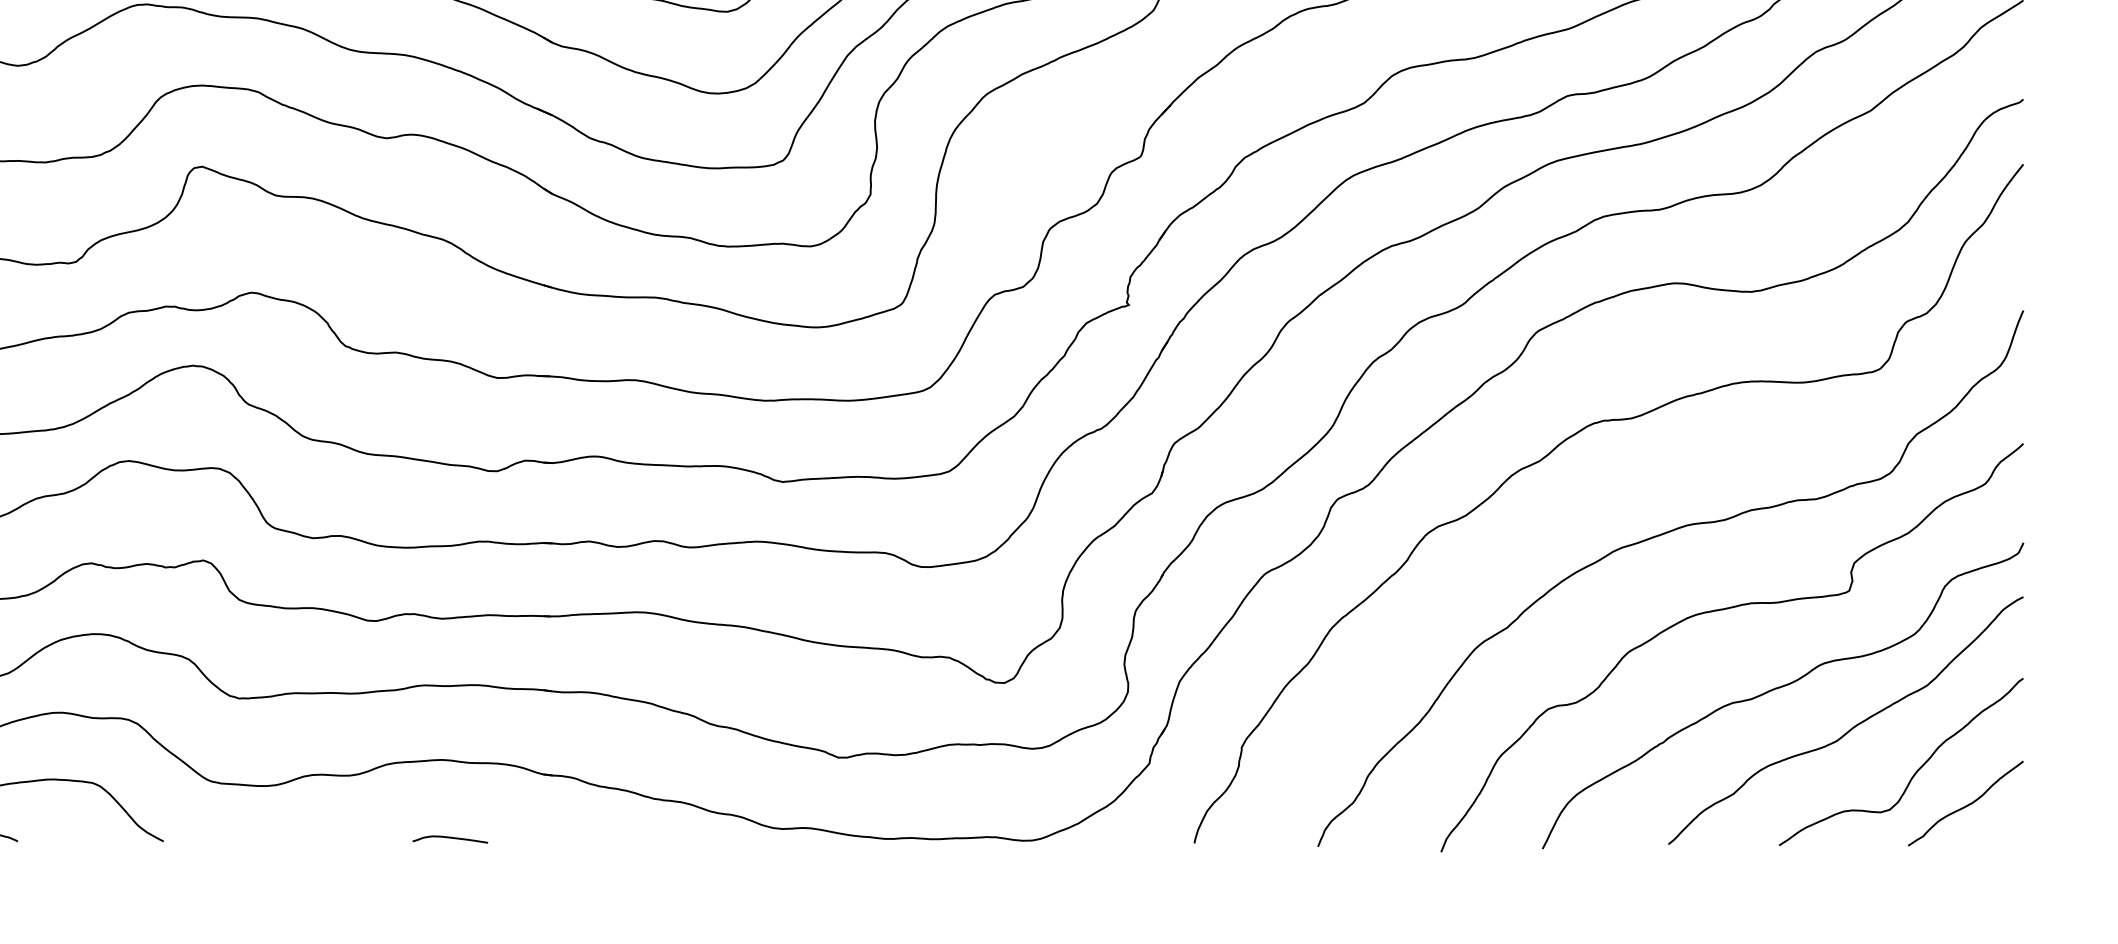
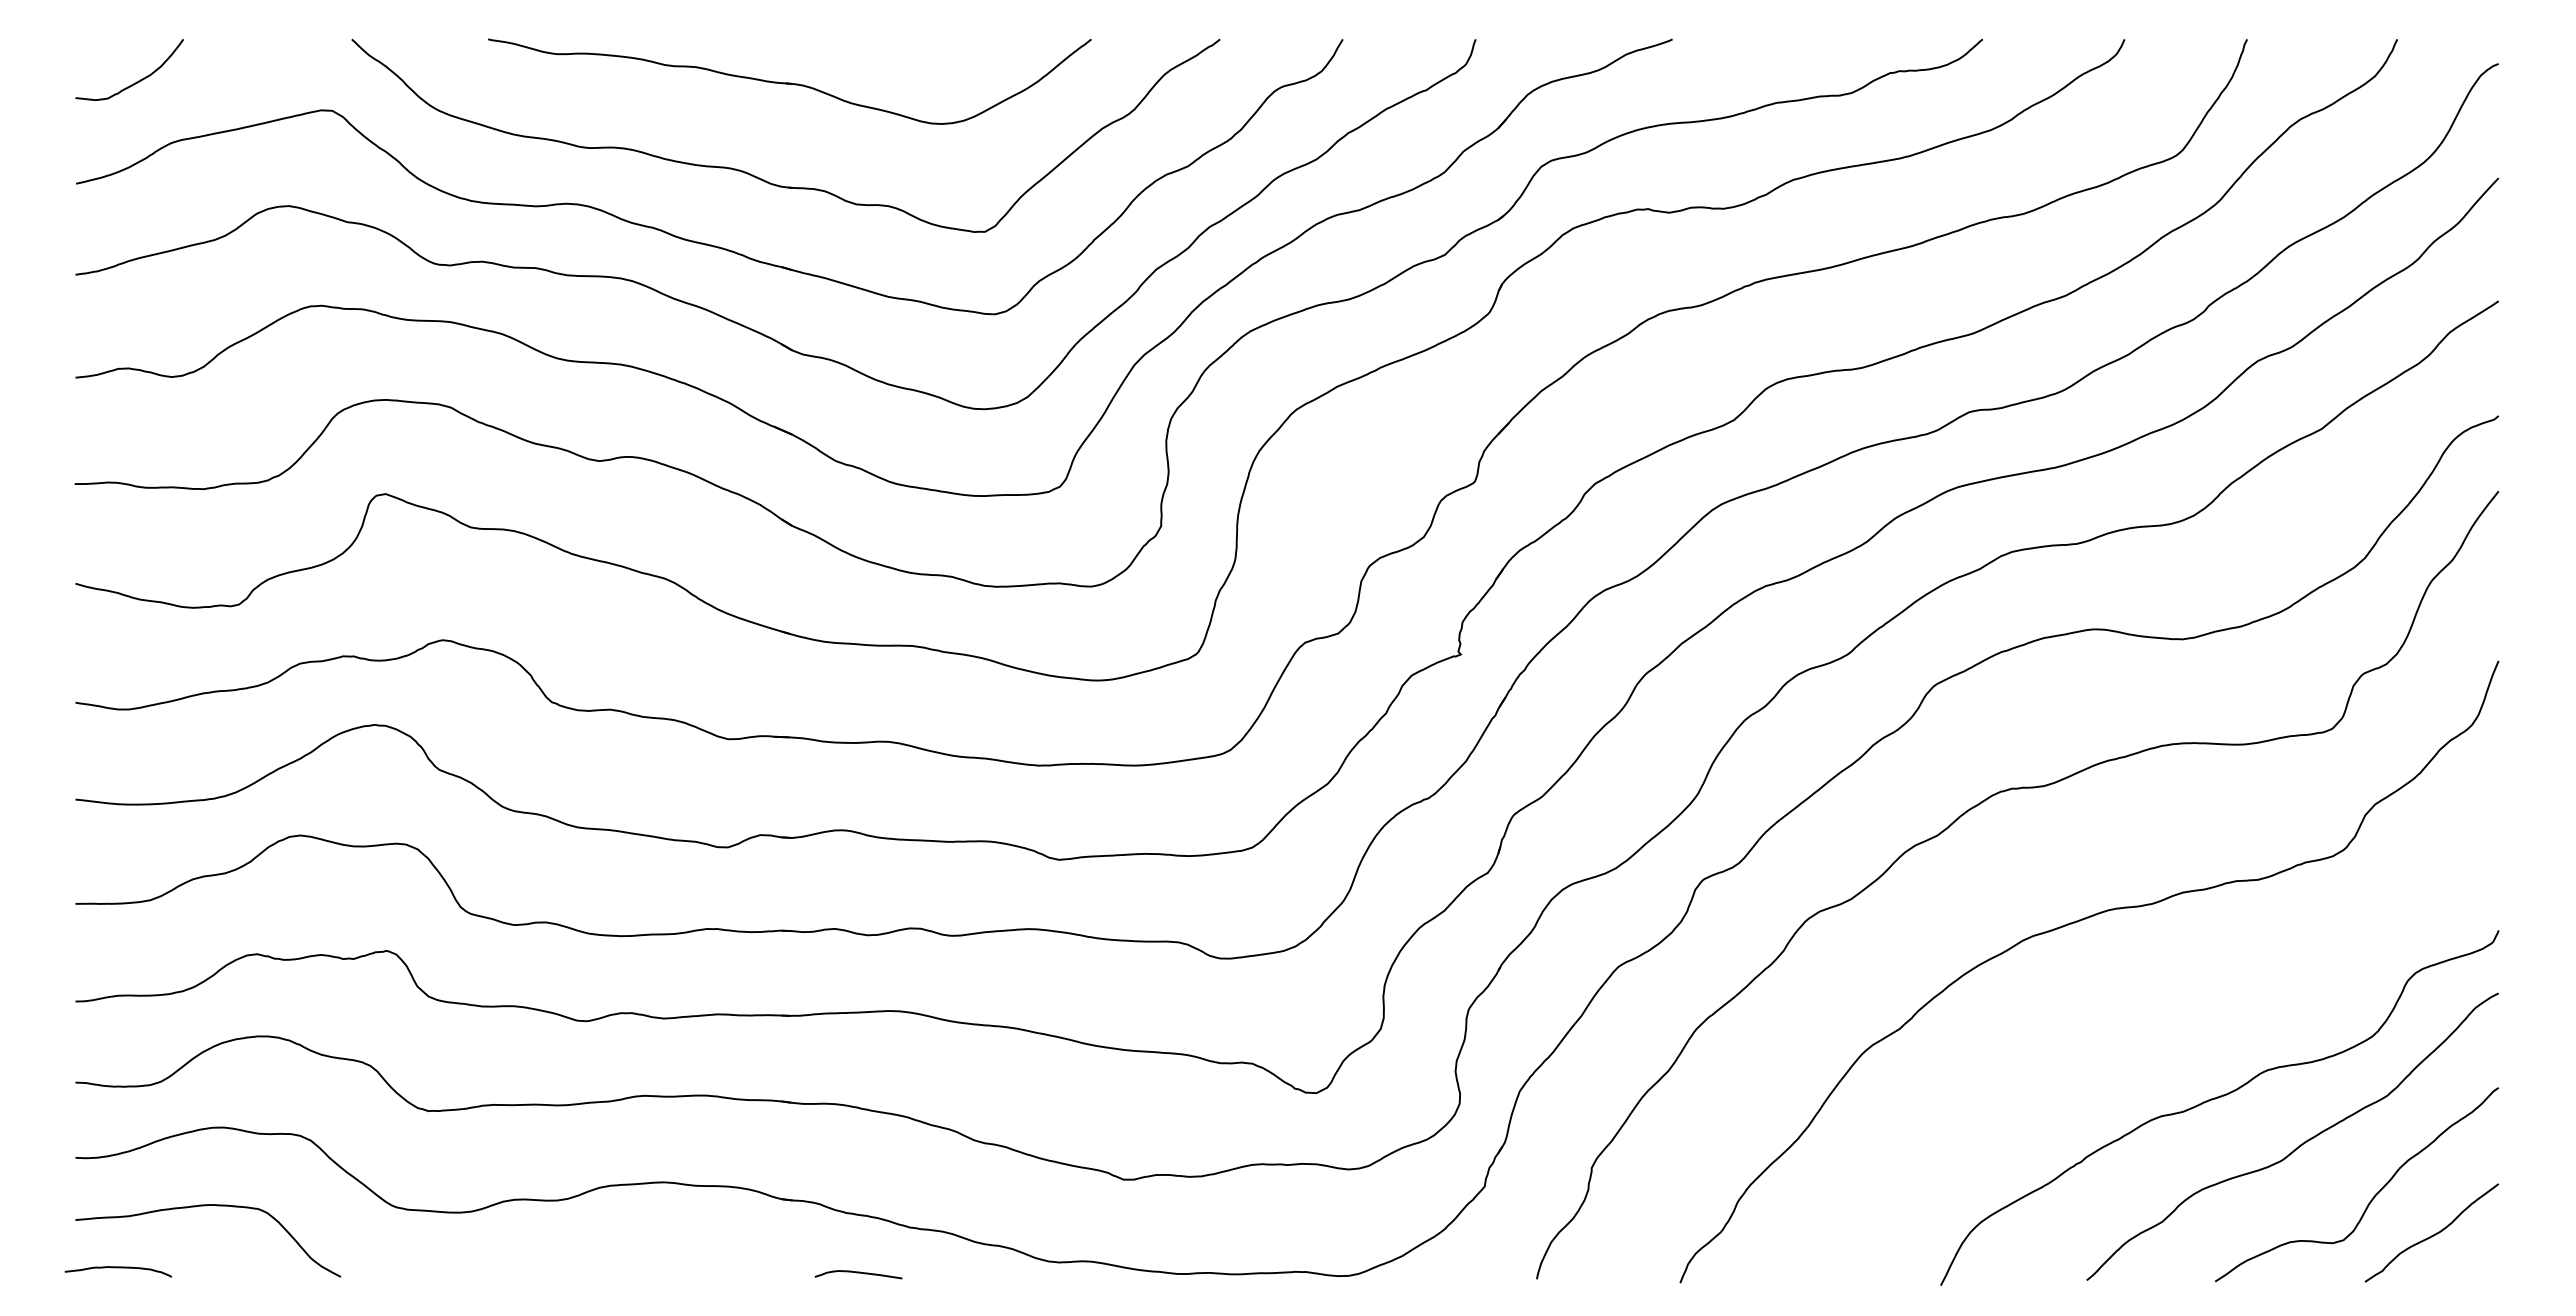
curve: (1724, 610) -> (2151, 1008), removed
curve: (450, 838) -> (858, 1273), moved

